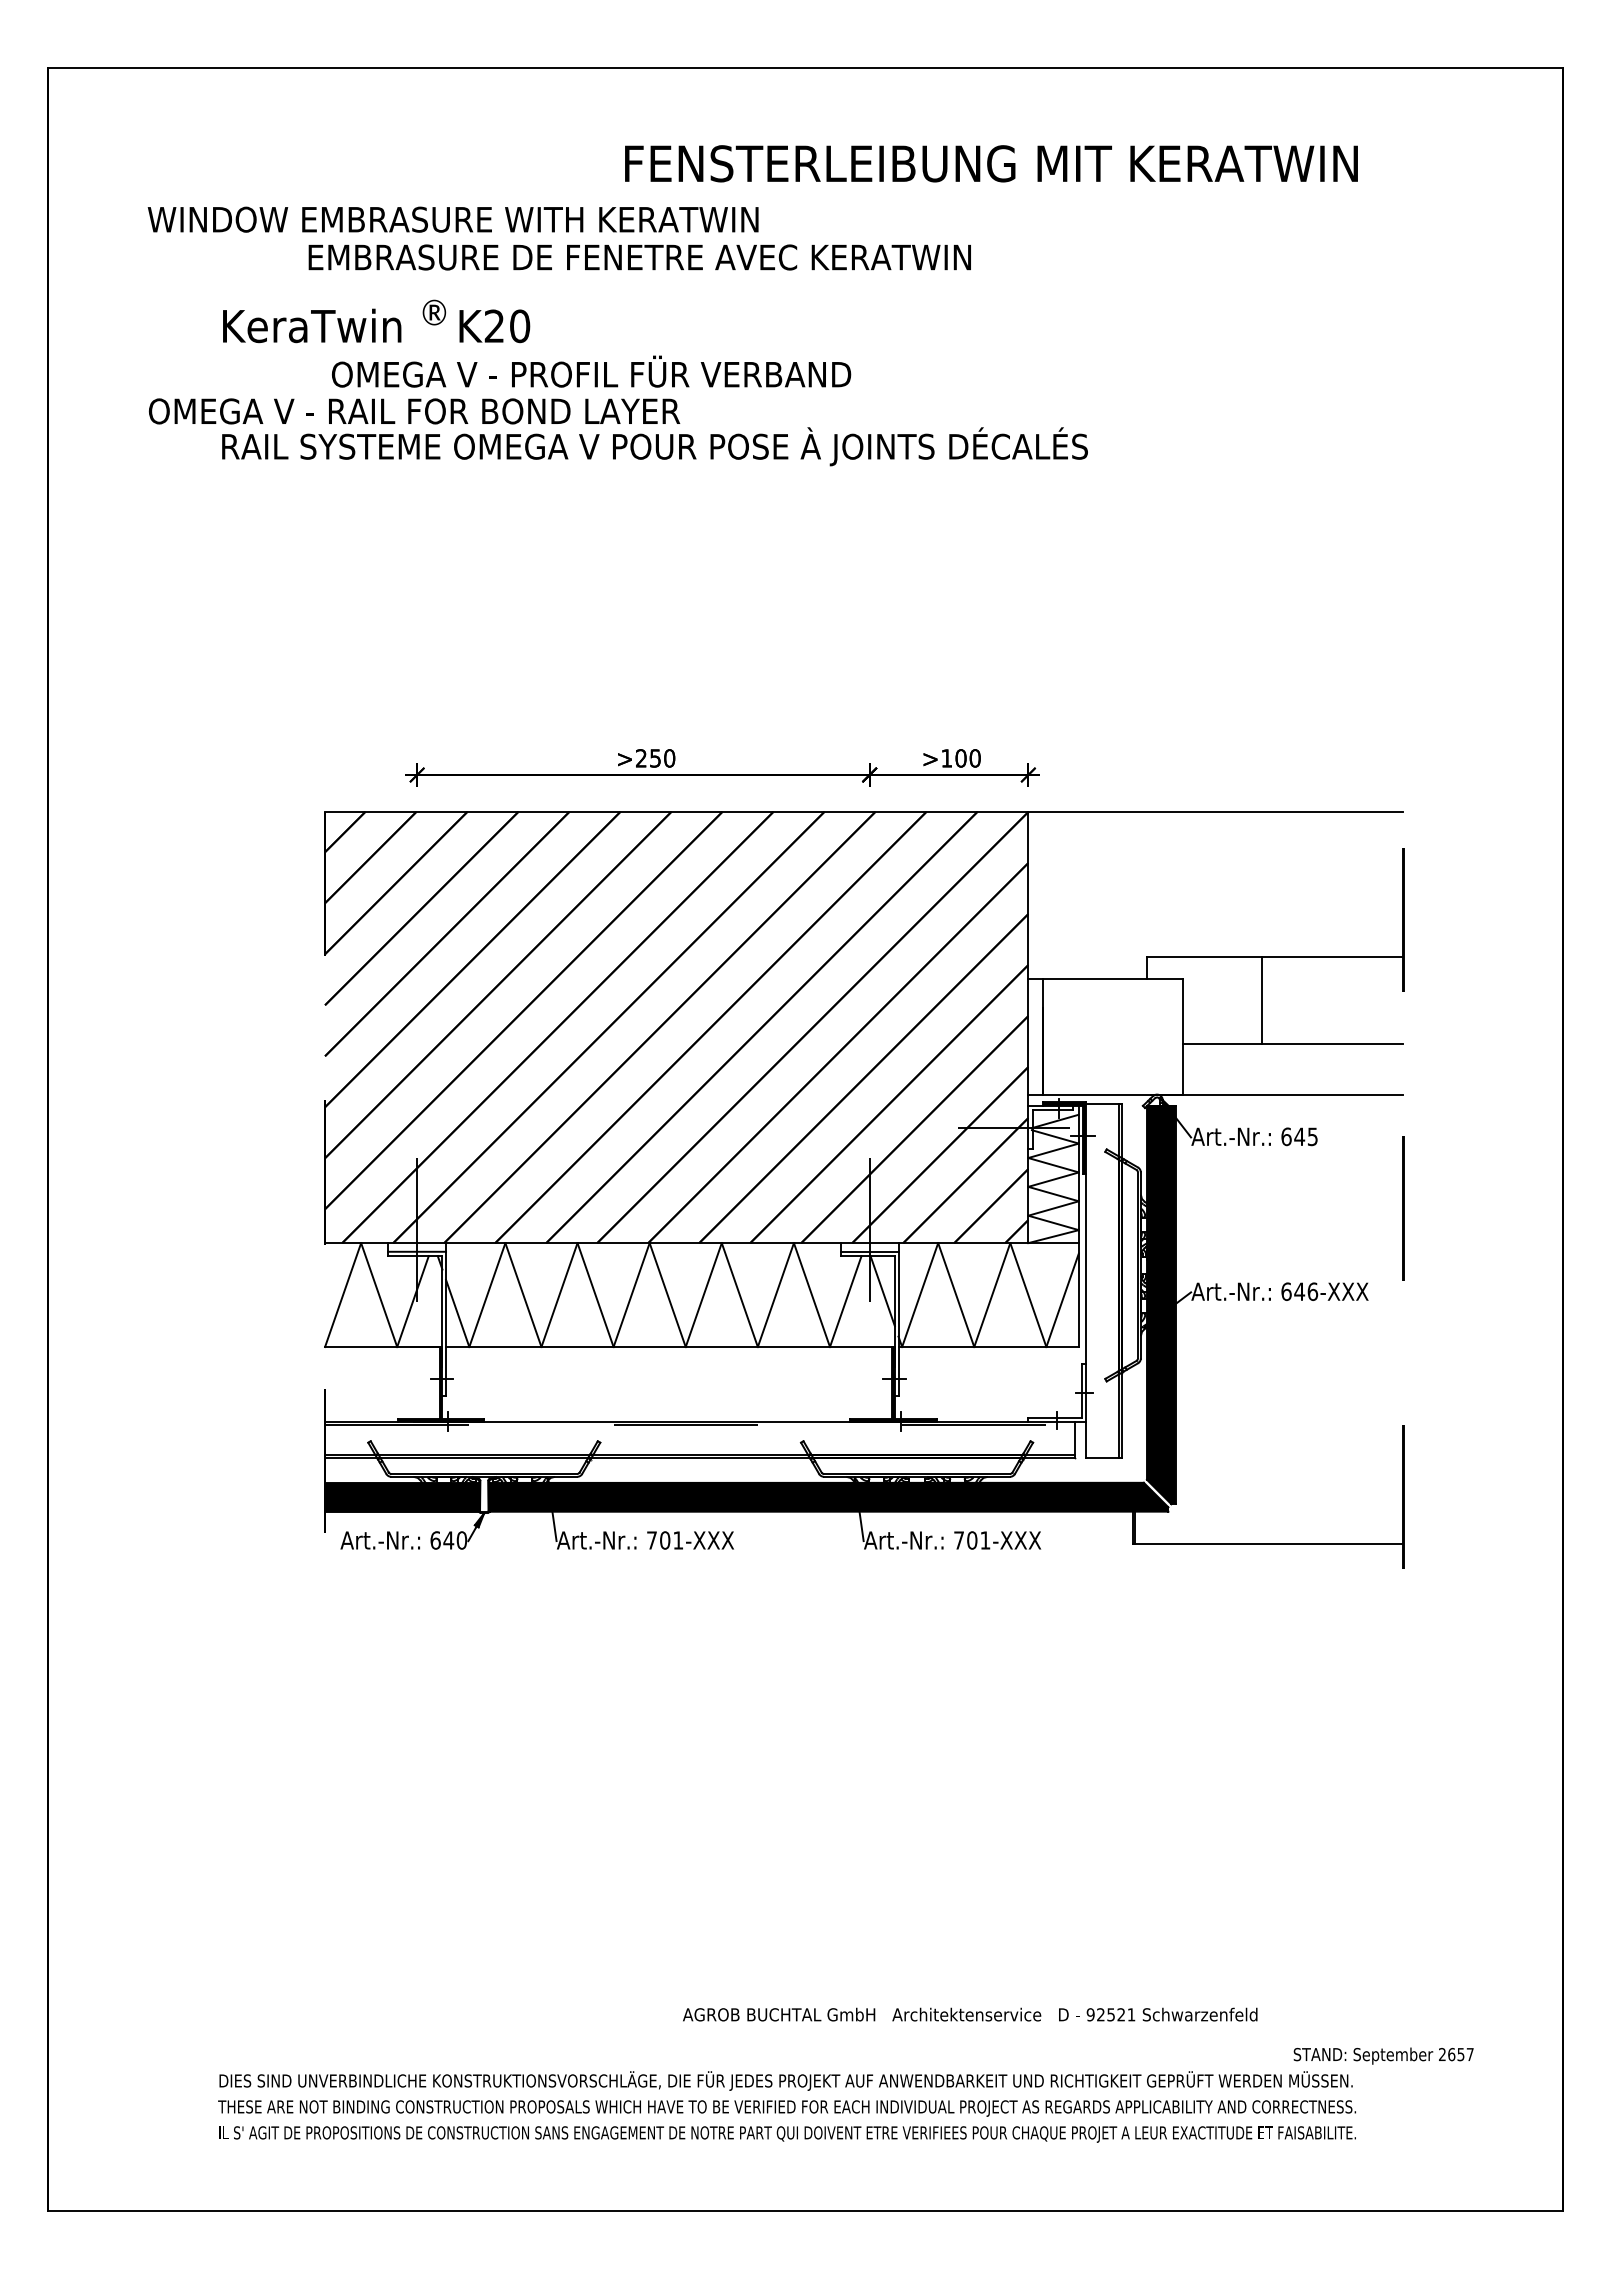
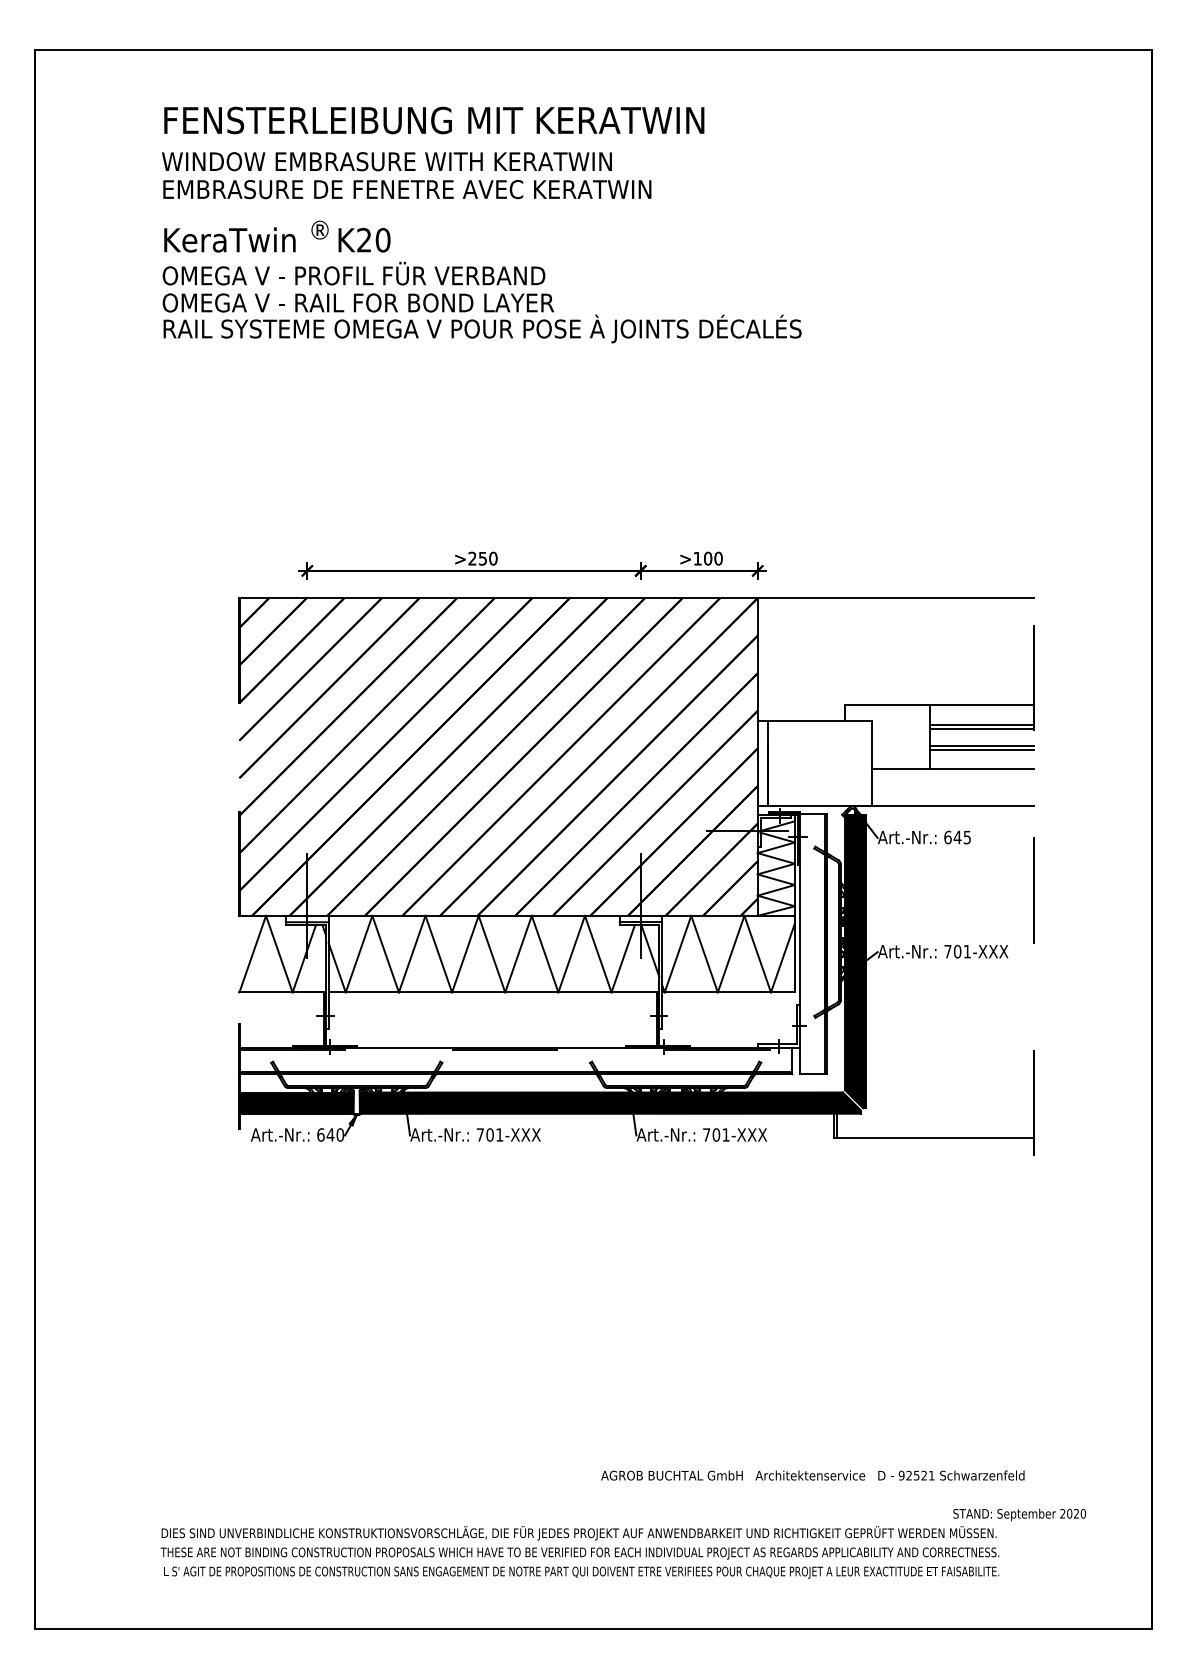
text: (991, 163) -> (434, 120), moved
text: (452, 219) -> (386, 161), moved
text: (639, 257) -> (407, 189), moved
text: (591, 371) -> (354, 273), moved
text: (414, 411) -> (358, 303), moved
line: (1332, 983) -> (981, 724), added
line: (1332, 989) -> (981, 728), added
line: (1332, 1012) -> (981, 745), added
line: (1332, 1018) -> (981, 750), added
text: (1299, 1291) -> (957, 951), 646-XXX -> 701-XXX
text: (970, 2014) -> (813, 1475), moved
text: (1460, 2054) -> (1076, 1513), 2657 -> 2020

